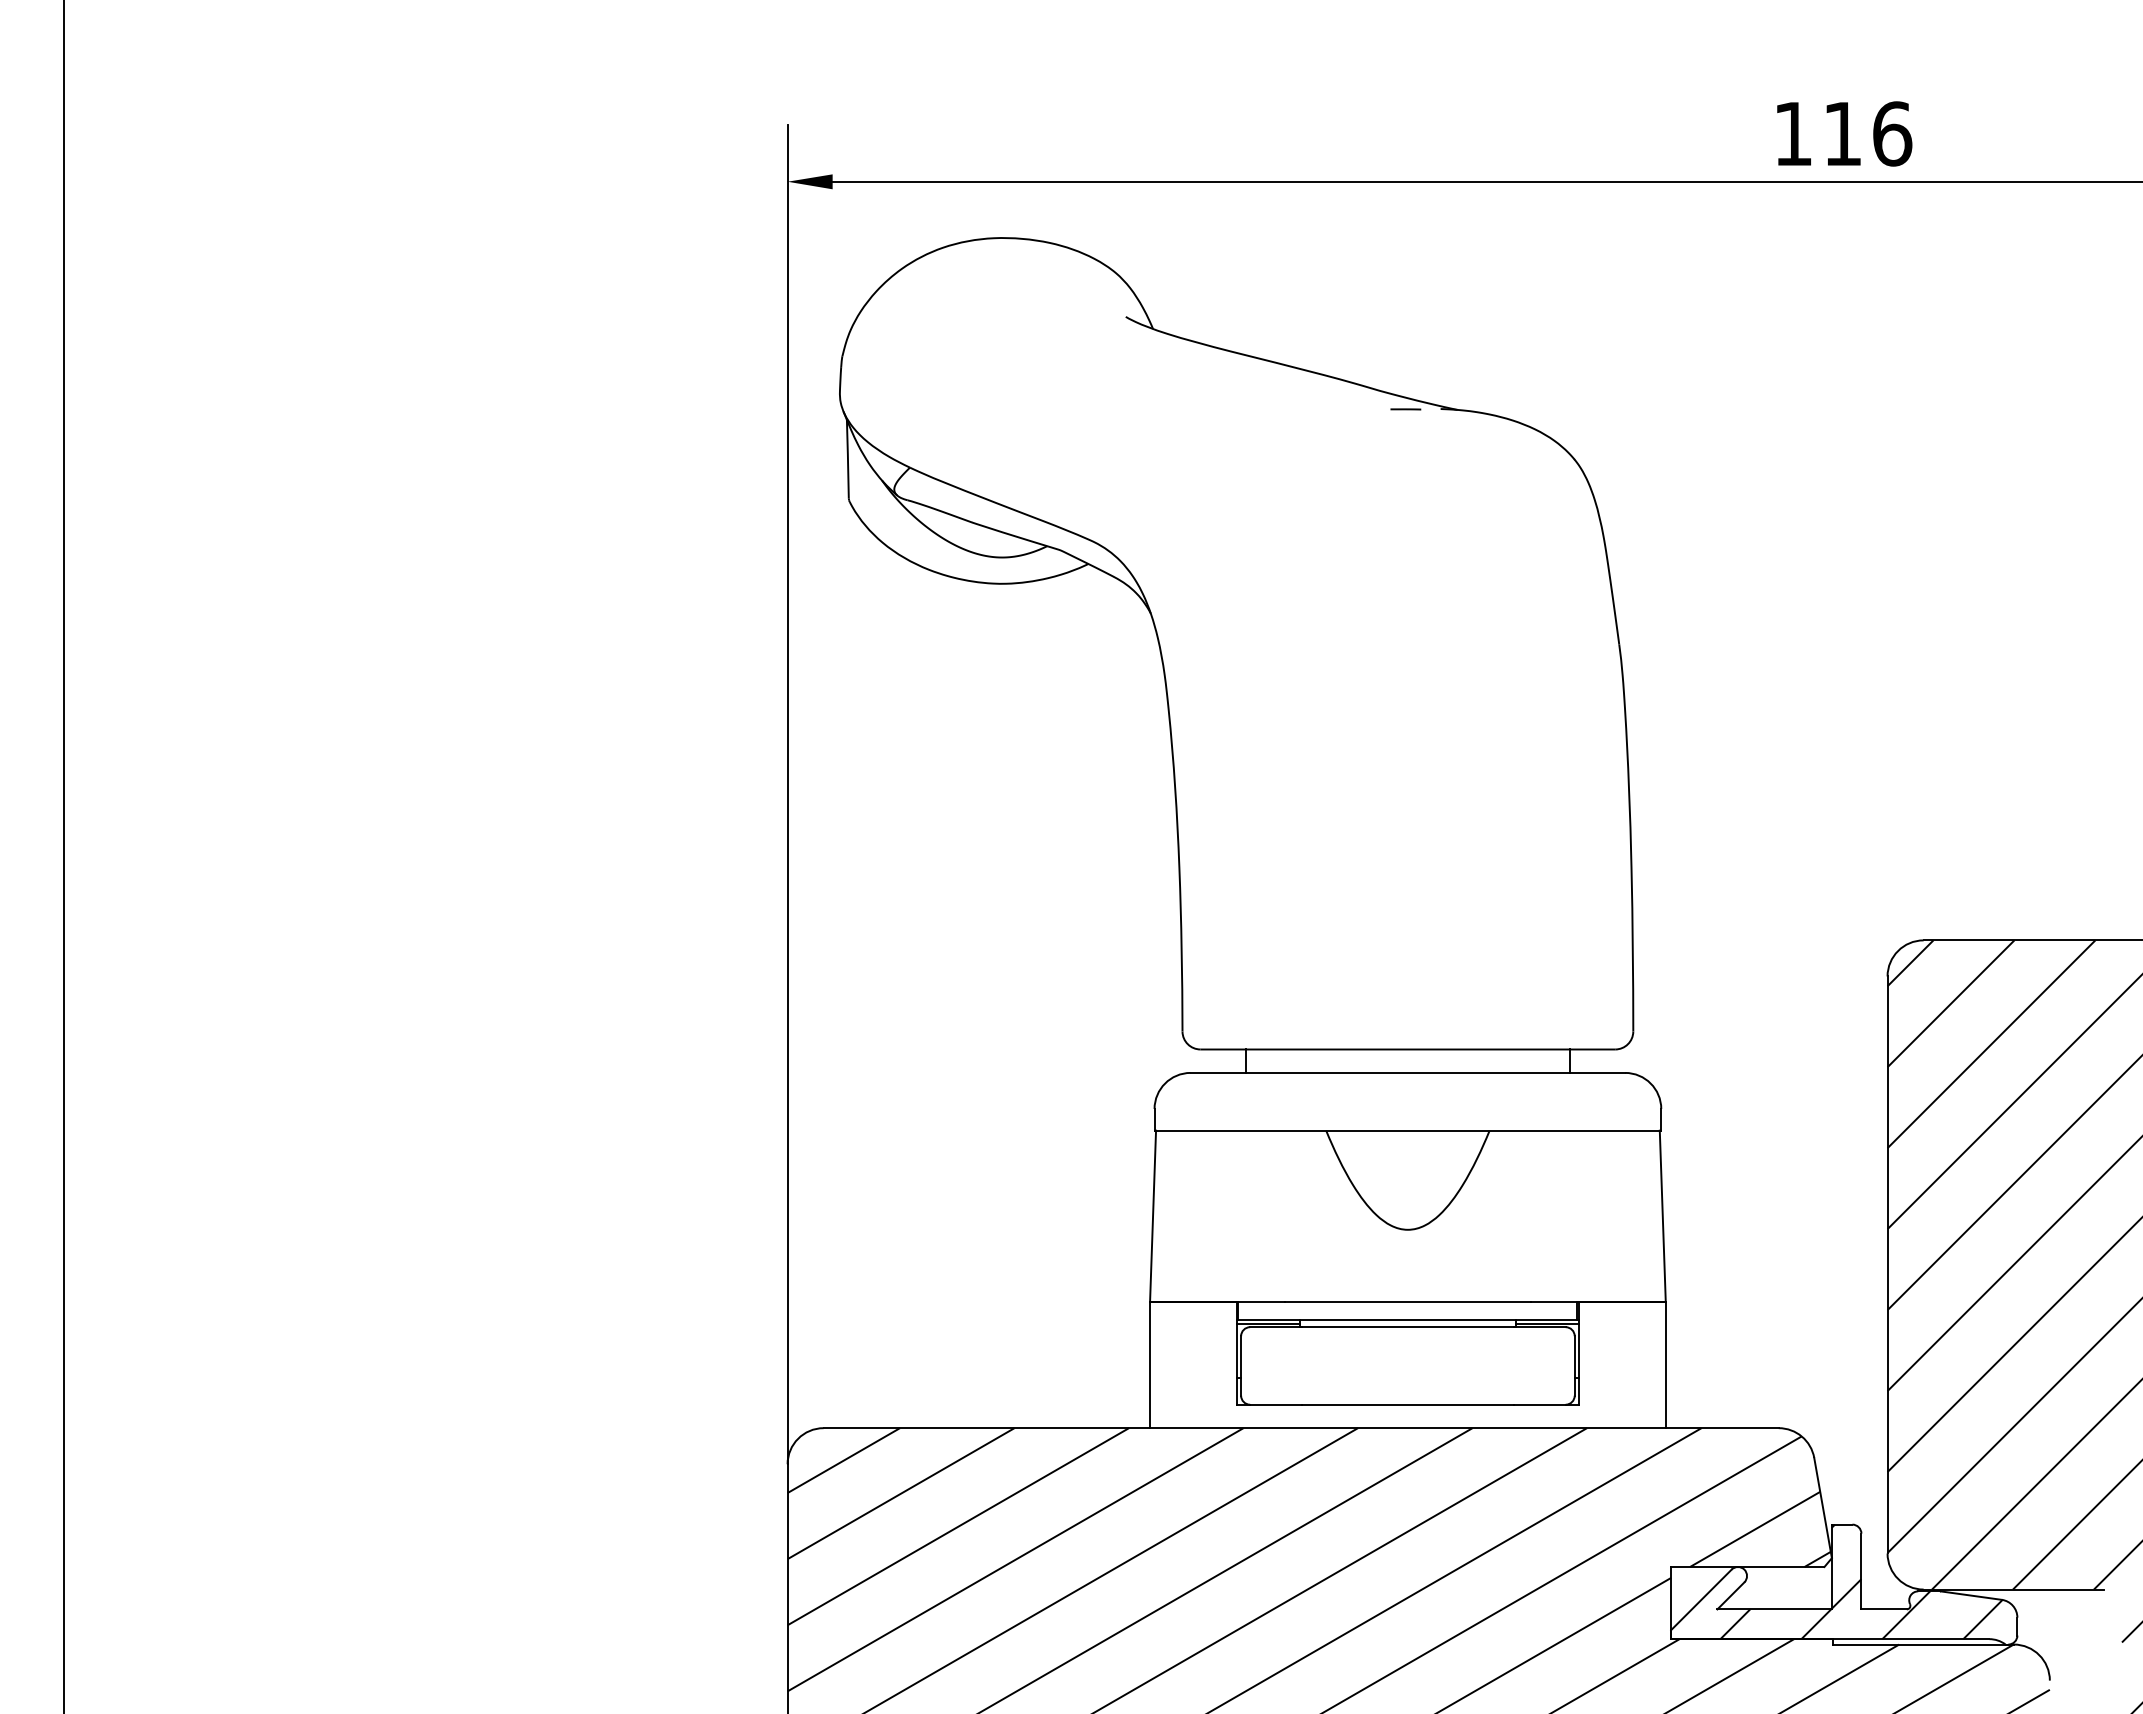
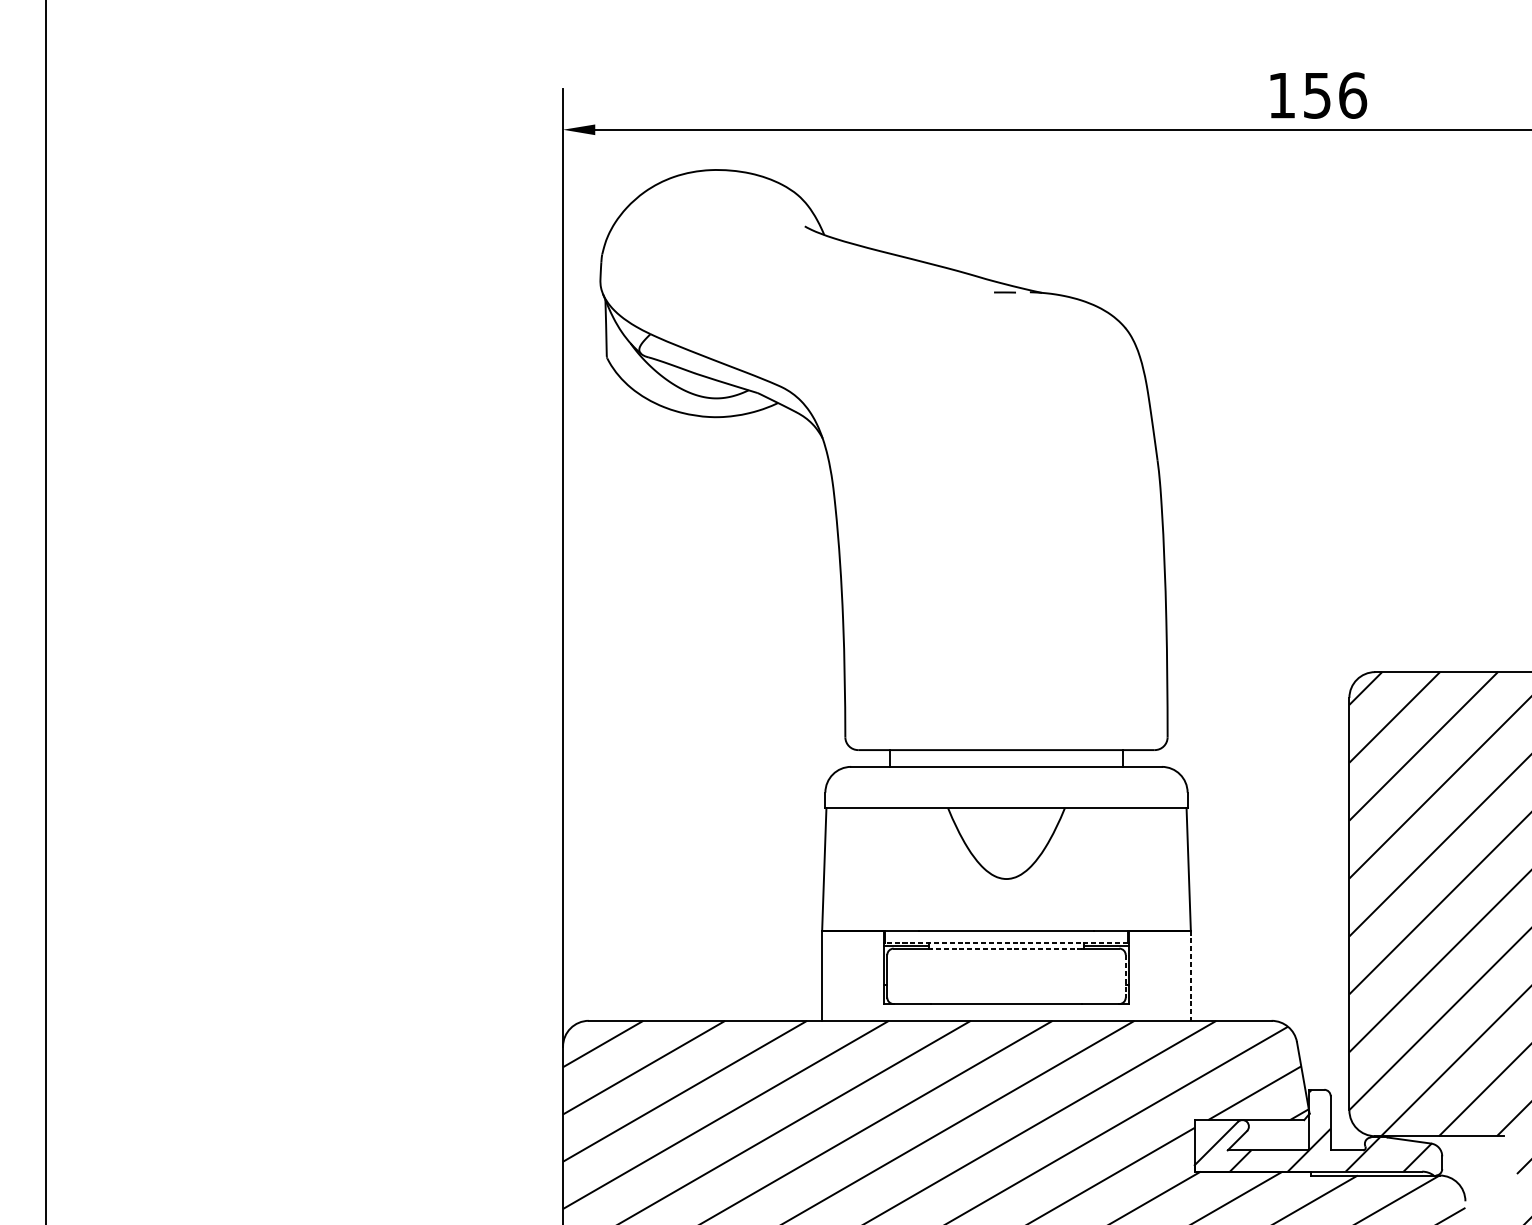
text: (1842, 134) -> (1317, 95), 116 -> 156
line: (1407, 1319) -> (1006, 943), solid -> dashed
line: (1407, 1327) -> (1006, 948), solid -> dashed
line: (1574, 1365) -> (1125, 976), solid -> dashed
line: (1665, 1365) -> (1190, 976), solid -> dashed

